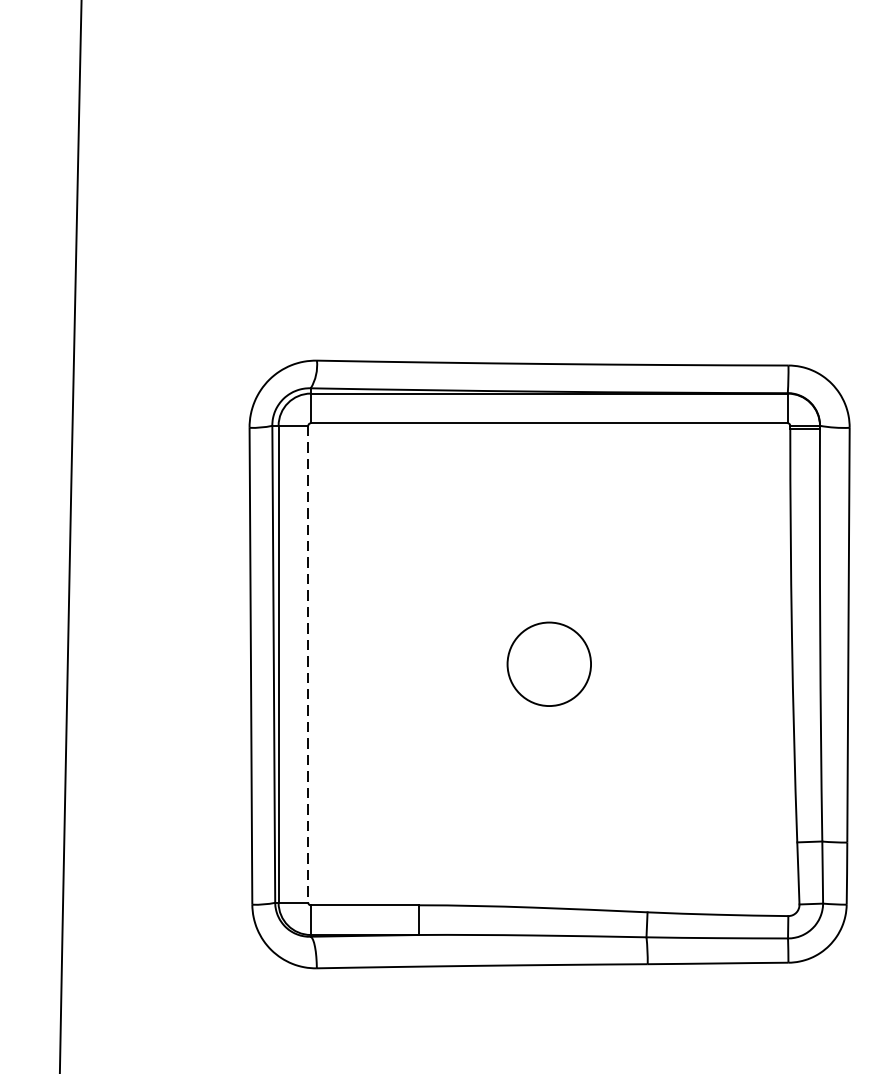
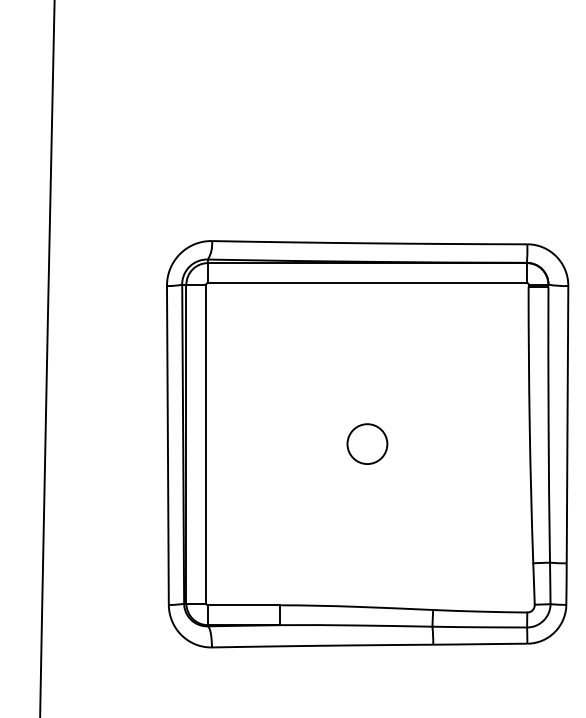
line: (308, 664) -> (206, 444), dashed -> solid
circle: (549, 664) -> (367, 444), size x0.71

